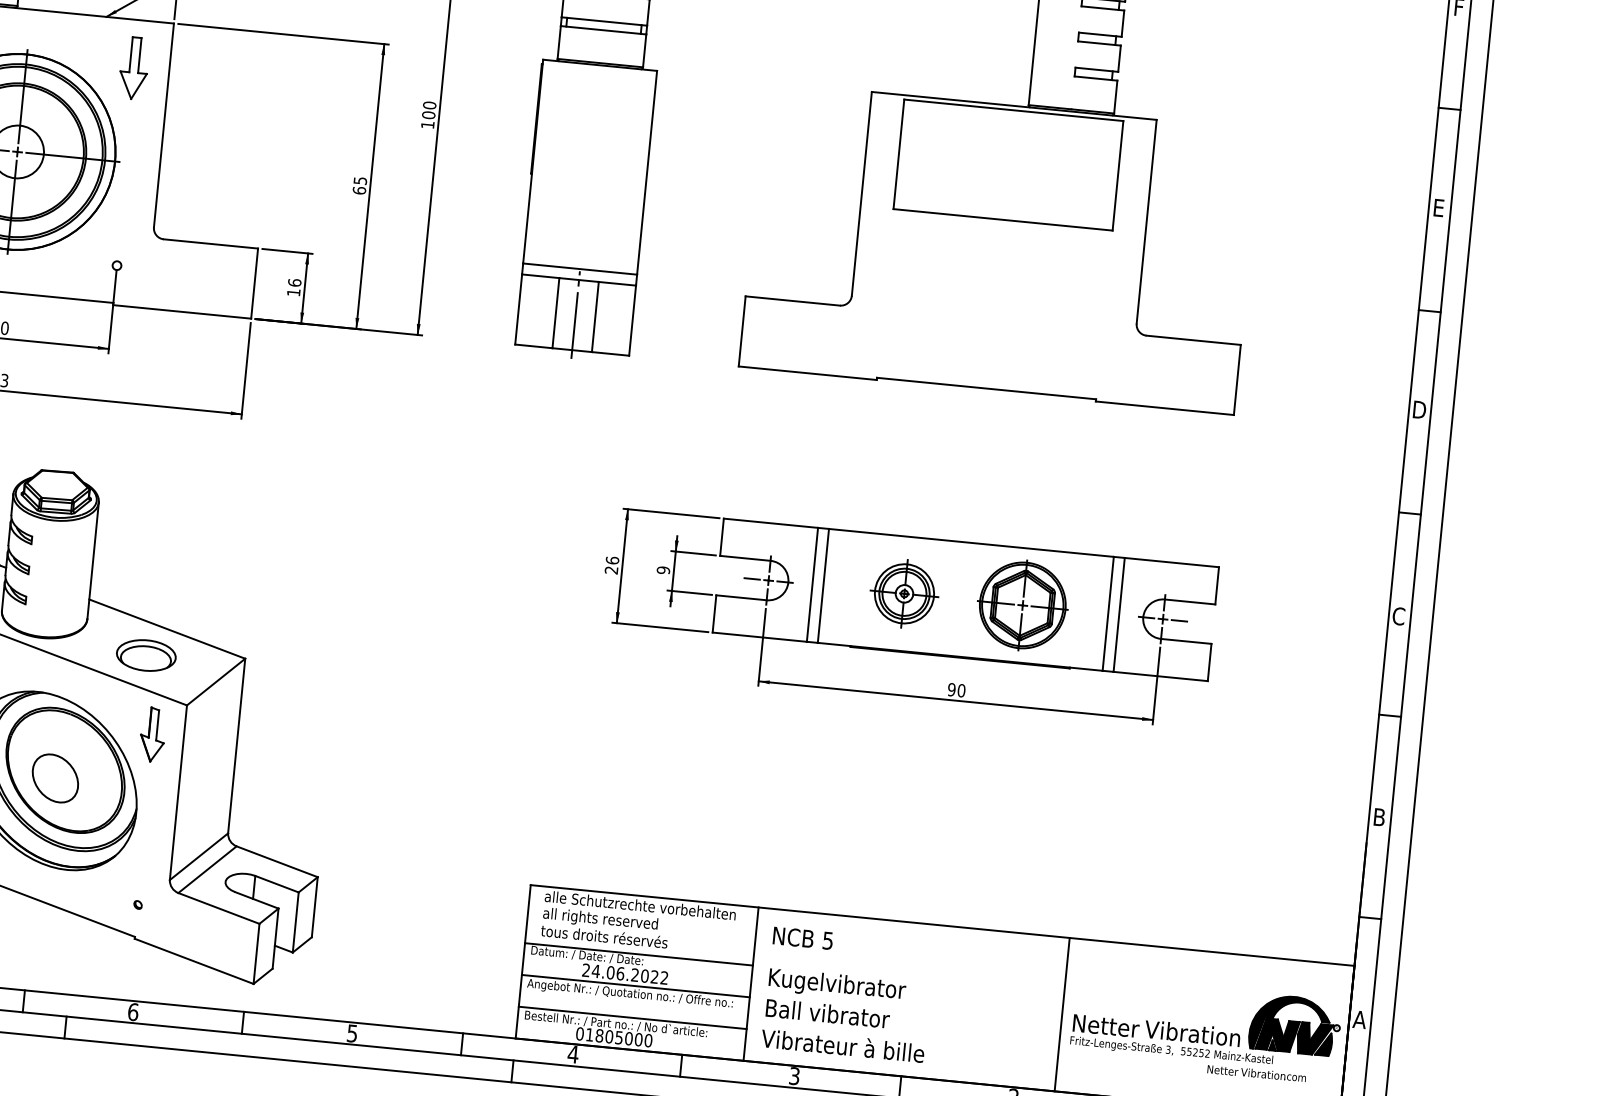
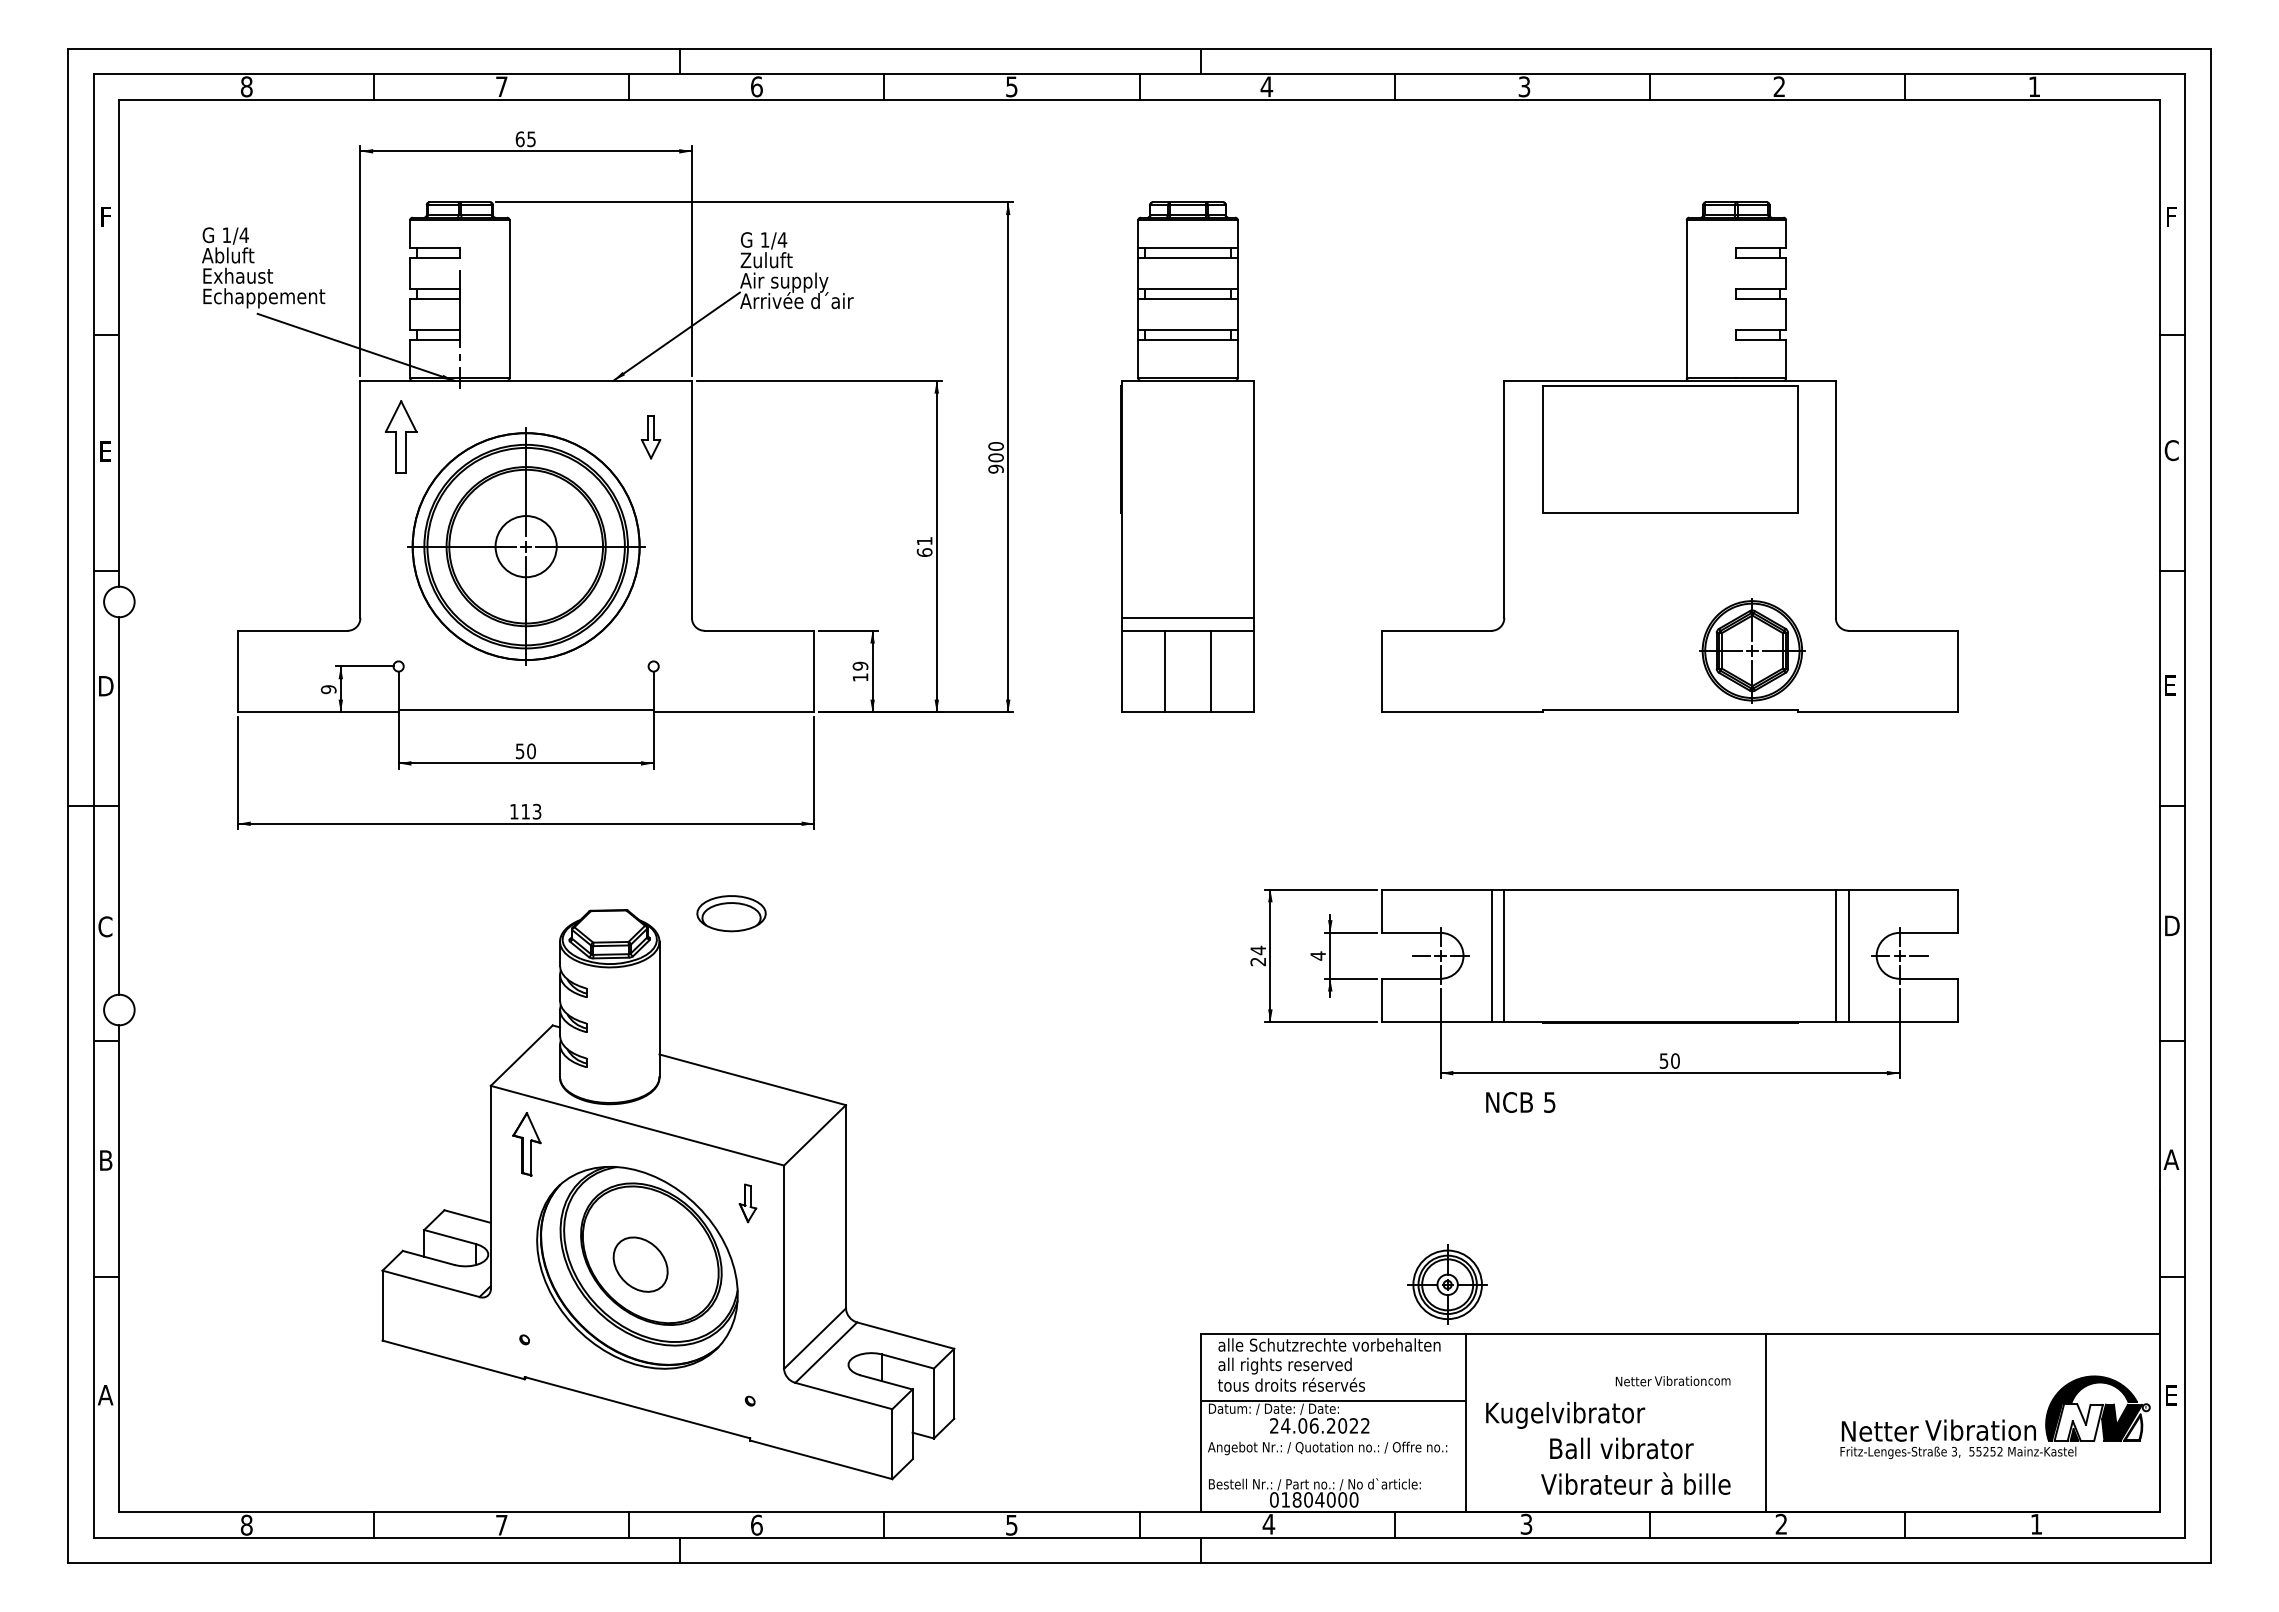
part: (133, 67) -> (650, 436), size x0.6
text: (427, 124) -> (995, 468), 100 -> 900
text: (360, 181) -> (924, 541), 65 -> 61
text: (1439, 207) -> (2171, 450), E -> C
text: (294, 282) -> (860, 665), 16 -> 19
line: (576, 315) -> (1188, 671), removed
text: (1419, 409) -> (2171, 685), D -> E
text: (612, 560) -> (1258, 950), 26 -> 24
text: (663, 569) -> (1318, 955), 9 -> 4
part: (904, 593) -> (1447, 1284), moved
part: (1022, 605) -> (1752, 650), moved
text: (1399, 616) -> (2171, 925), C -> D
part: (146, 655) -> (731, 913), moved
text: (951, 689) -> (1663, 1060), 90 -> 50
part: (152, 734) -> (747, 1203), size x0.6
text: (1379, 817) -> (2171, 1159), B -> A
text: (802, 938) -> (1520, 1102), moved
line: (635, 986) -> (1332, 1438), removed
text: (827, 1013) -> (1621, 1448), moved
line: (1062, 1014) -> (1766, 1422), moved
line: (632, 1017) -> (1332, 1475), removed
text: (1359, 1019) -> (2171, 1395), A -> E
fill: (1277, 1035) -> (2078, 1422), removed
text: (618, 1037) -> (1319, 1499), 01805000 -> 01804000
fill: (1324, 1044) -> (2133, 1428), removed
text: (842, 1045) -> (1635, 1483), moved
text: (1256, 1073) -> (1672, 1381), moved

